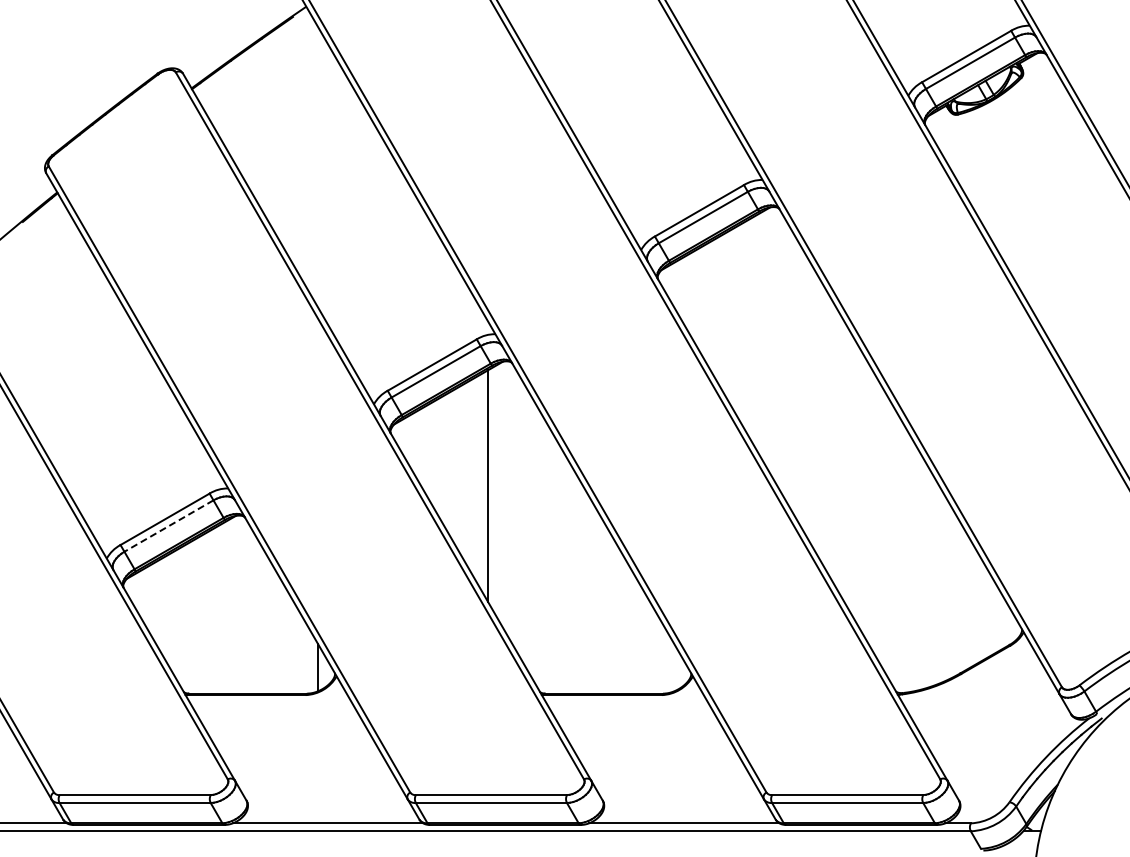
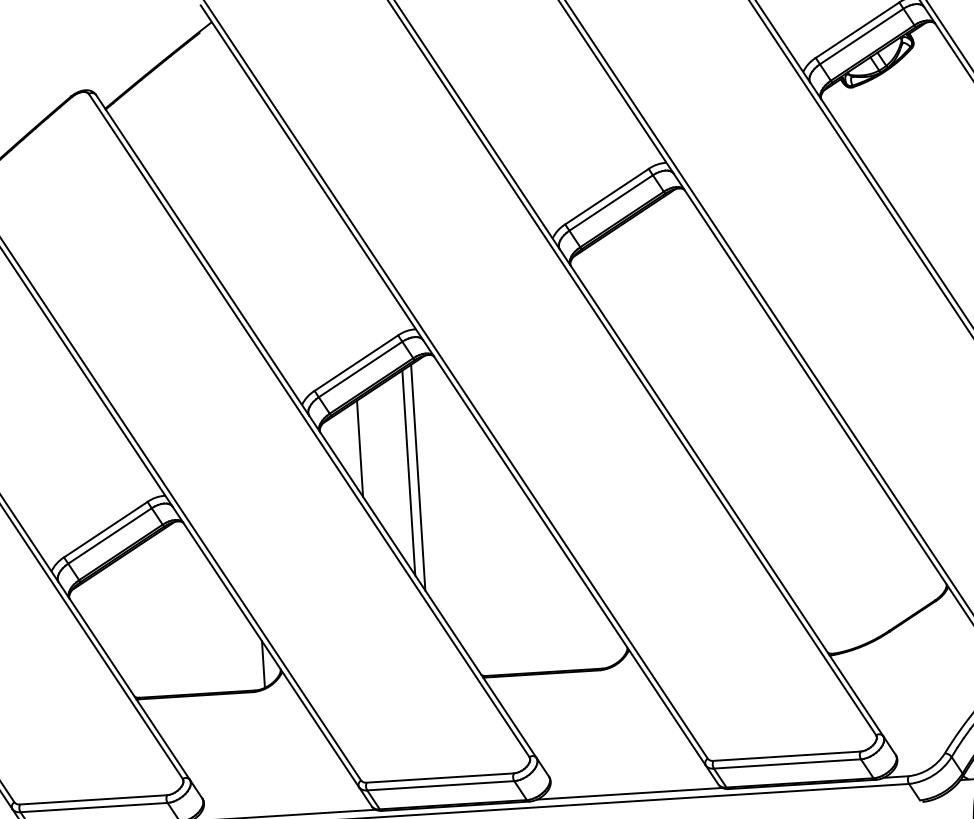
line: (430, 452) -> (360, 448), added
line: (478, 480) -> (408, 472), added
line: (168, 526) -> (109, 536), dashed -> solid

